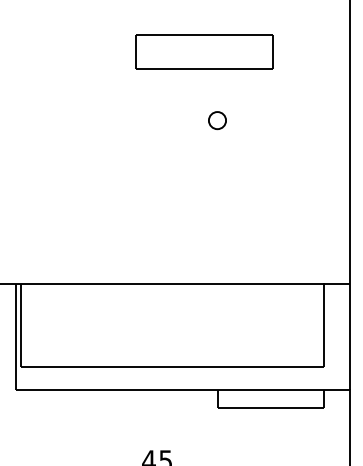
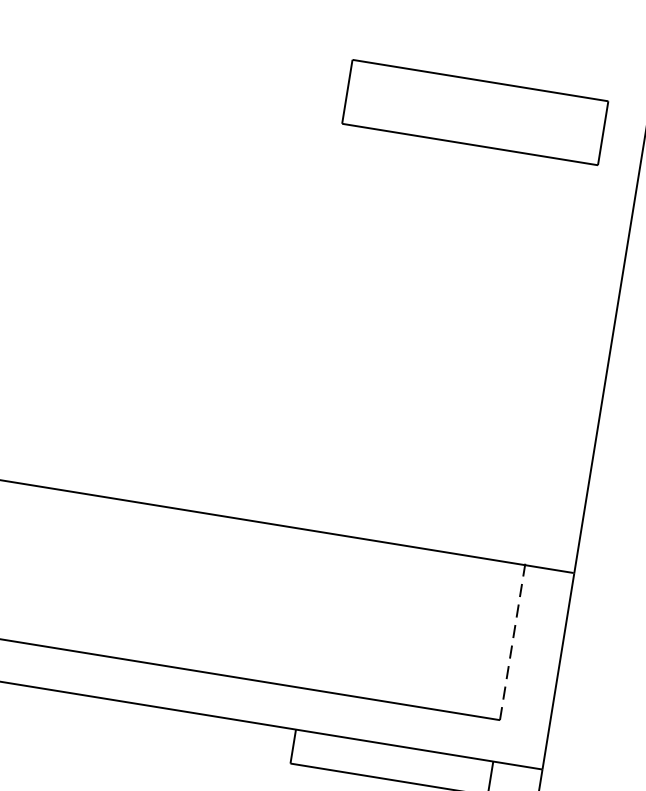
part: (204, 51) -> (475, 111), moved
part: (217, 120) -> (375, 227), removed
line: (323, 325) -> (511, 641), solid -> dashed

